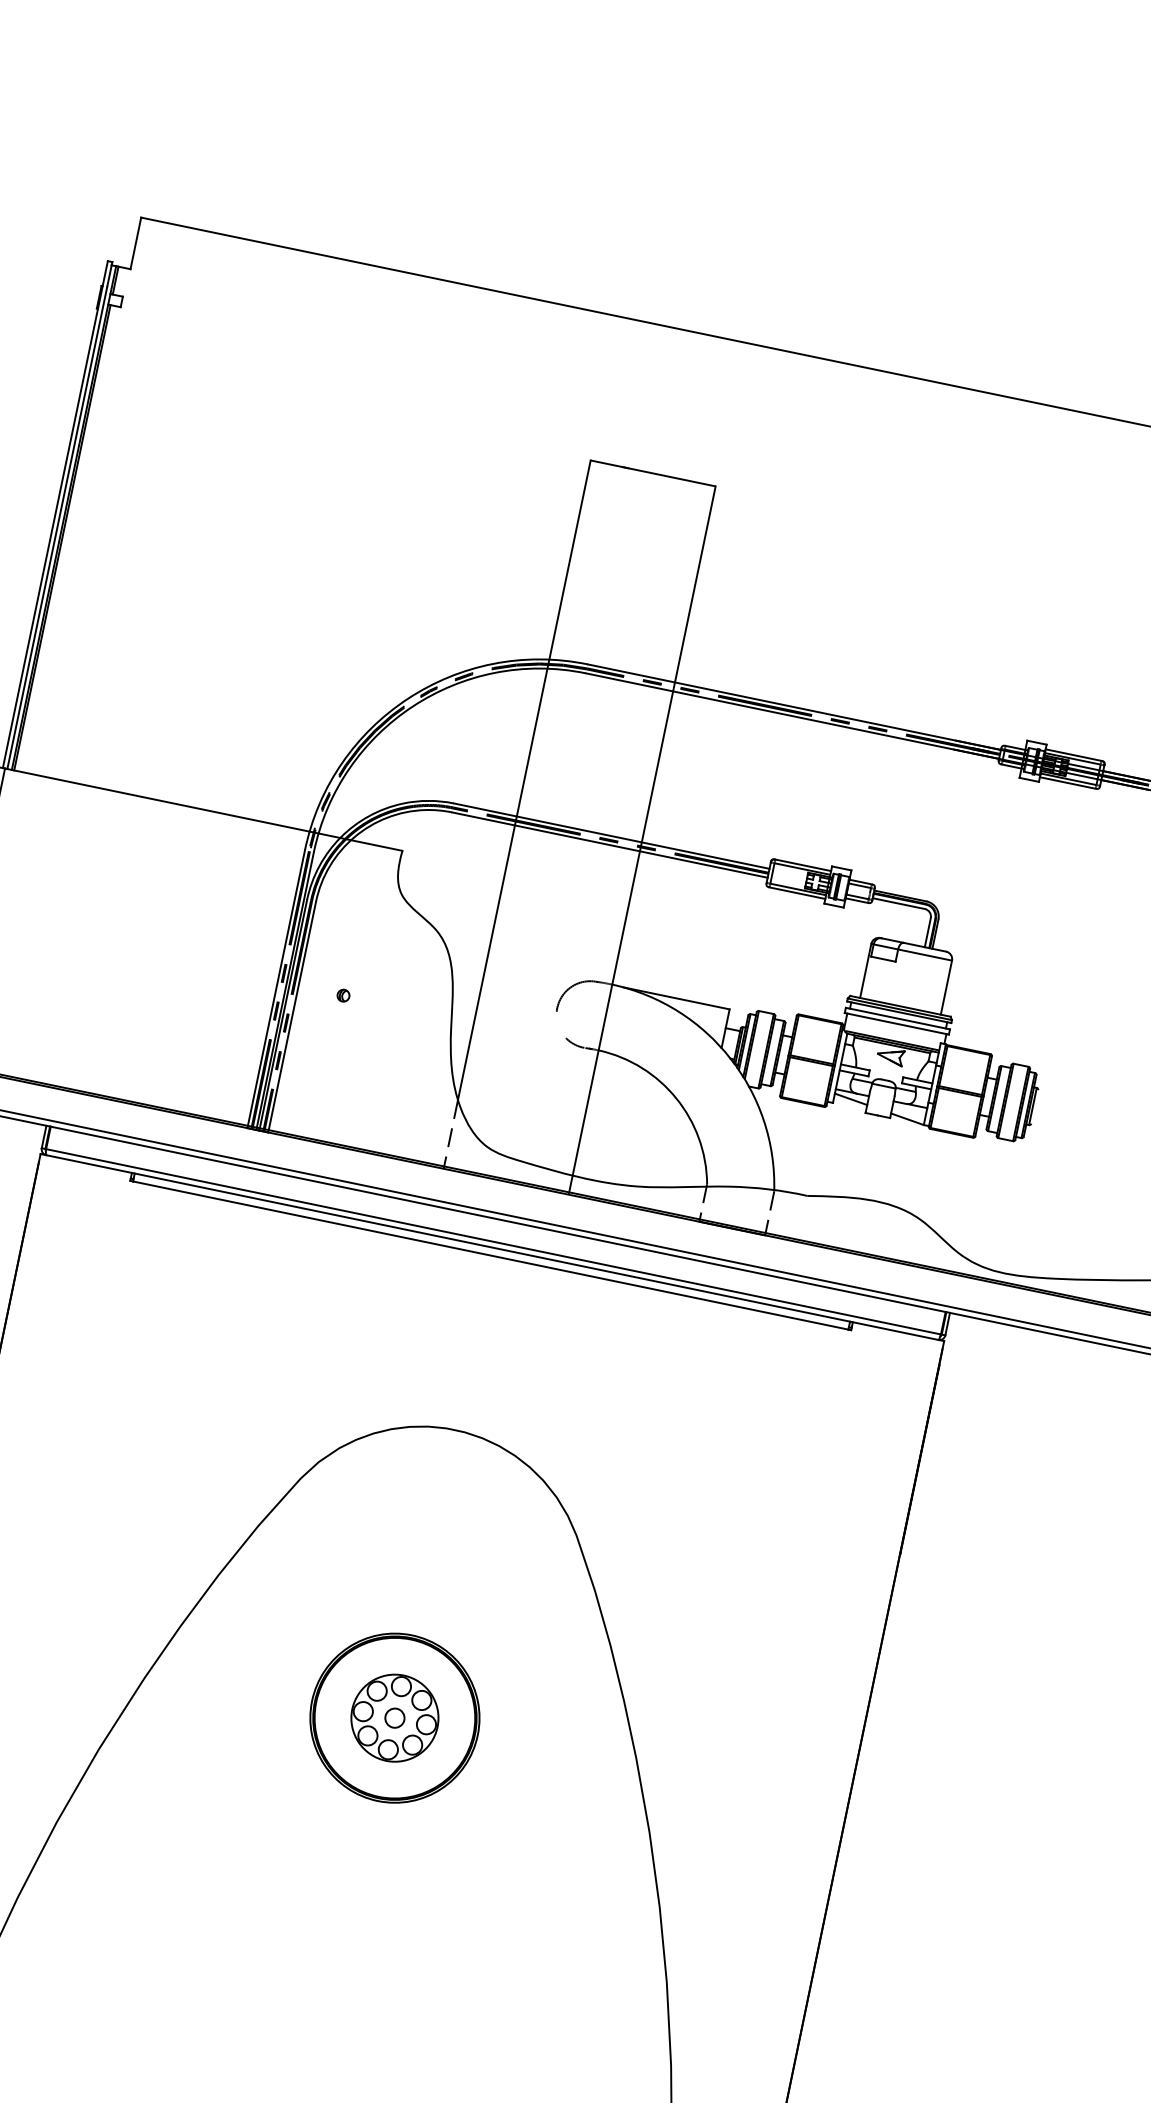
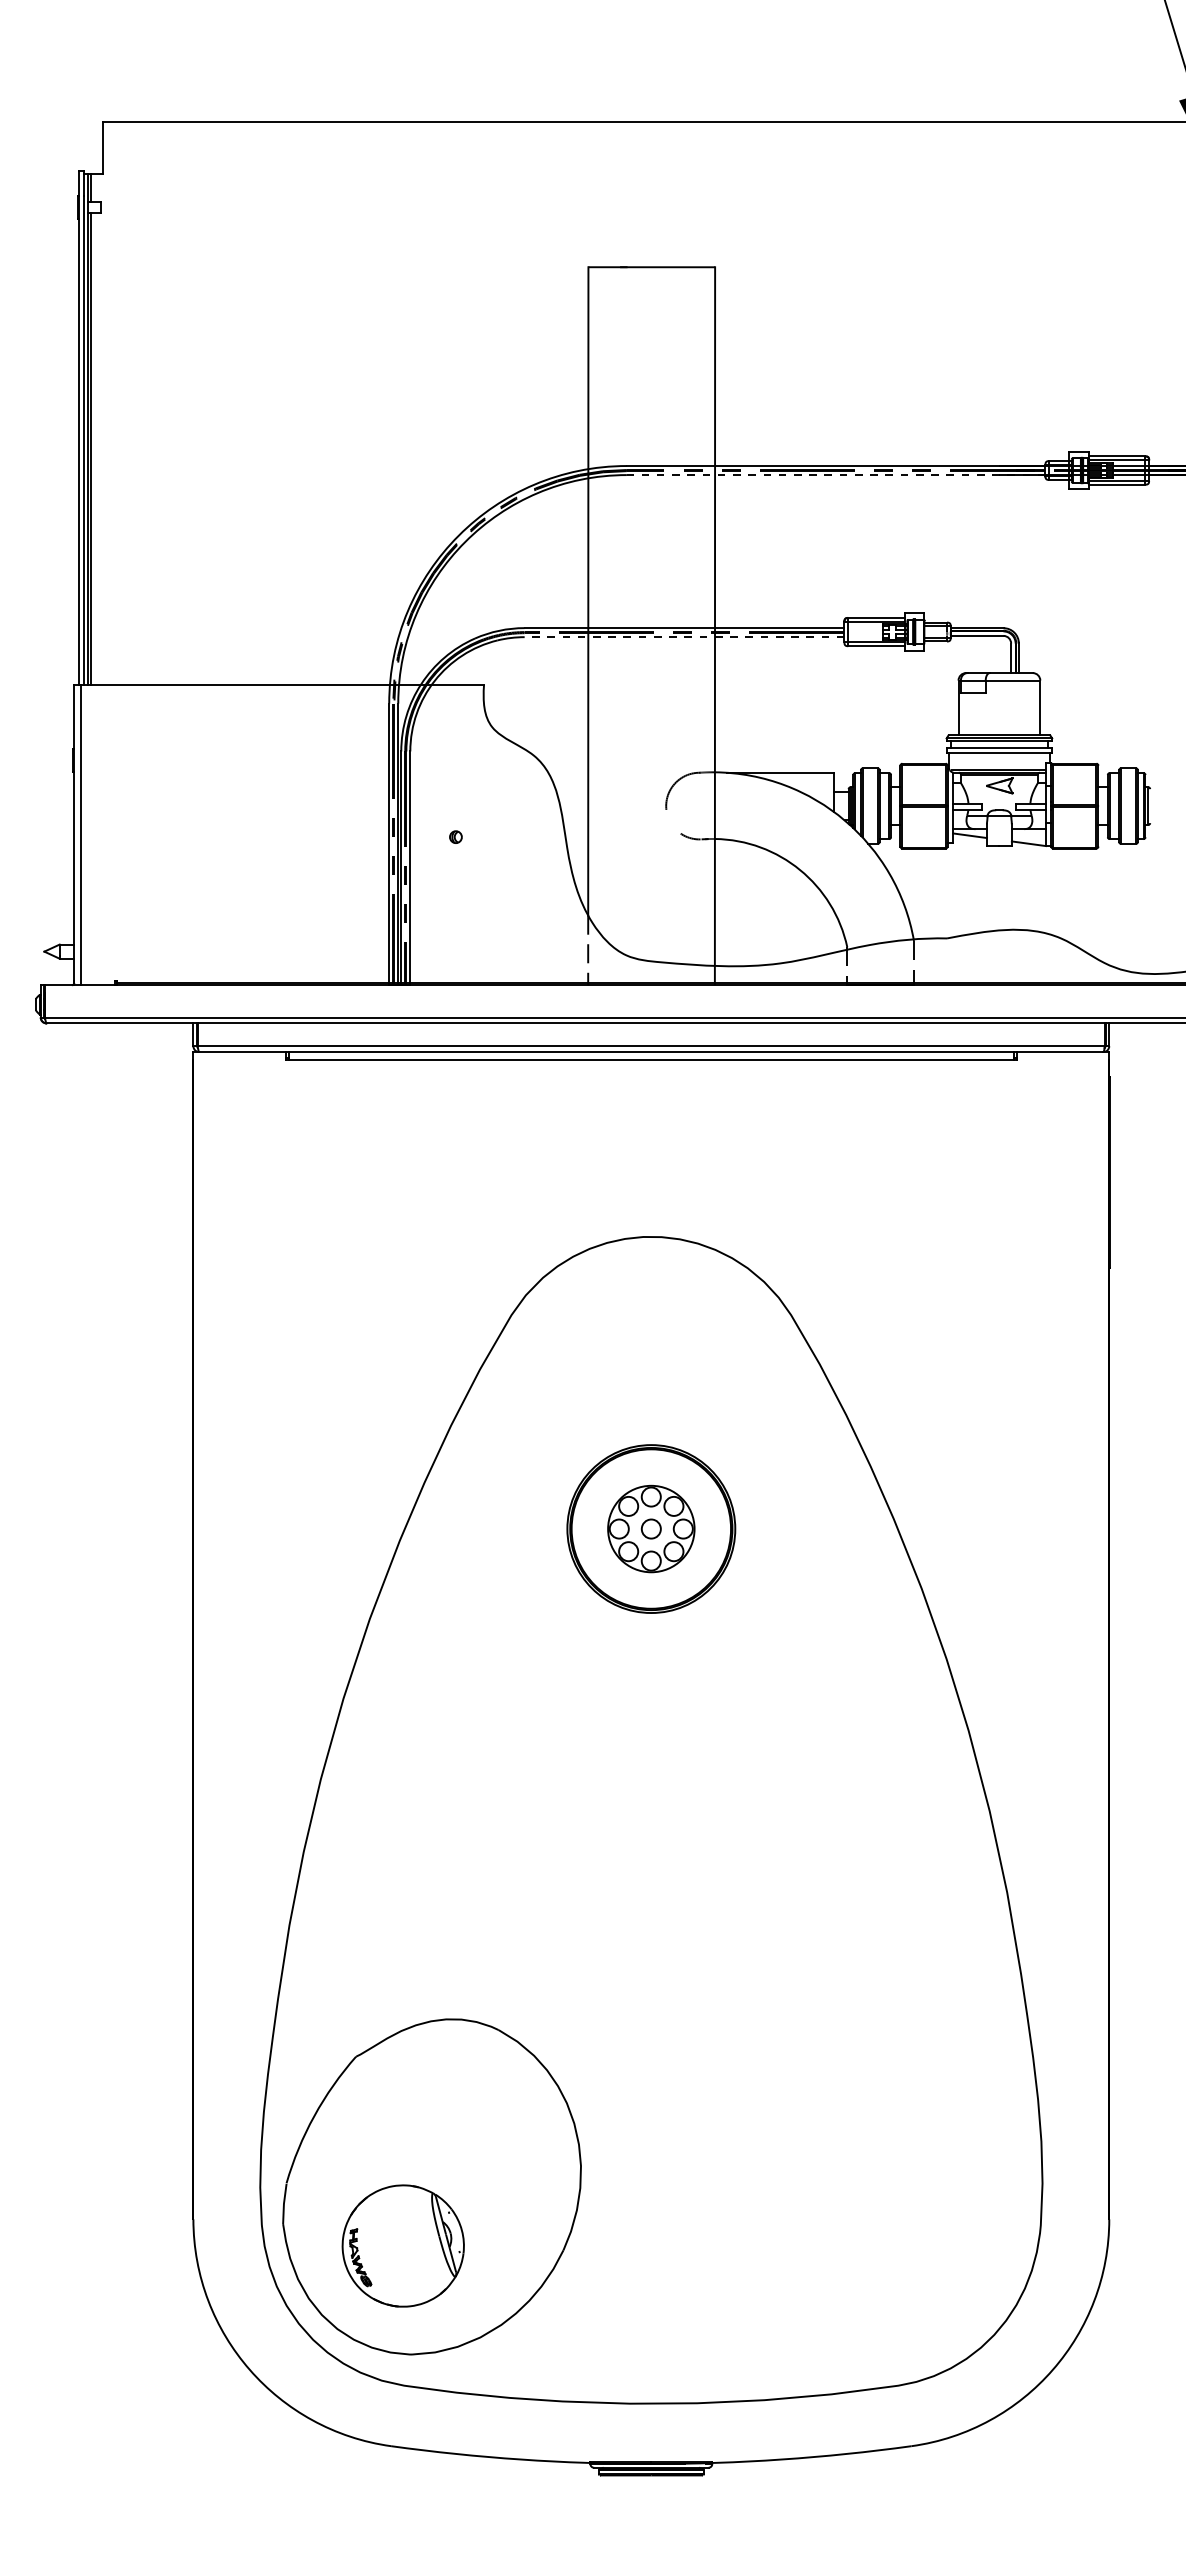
line: (791, 716) -> (835, 475), solid -> dashed
line: (609, 845) -> (684, 637), solid -> dashed

